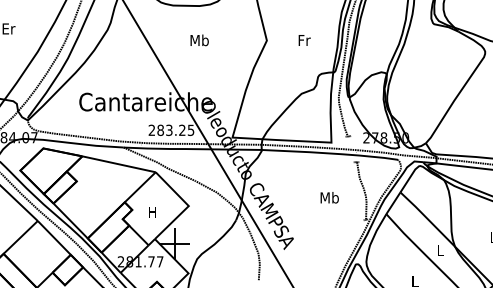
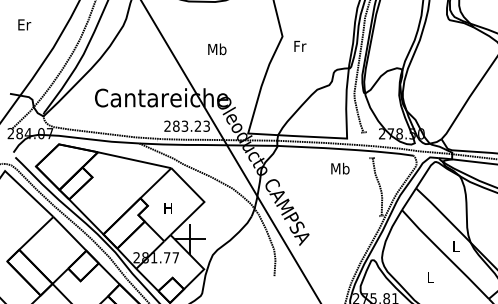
text: (199, 40) -> (217, 49), moved
text: (304, 40) -> (300, 46), moved
text: (190, 129) -> (206, 125), 283.25 -> 283.23
text: (329, 197) -> (340, 168), moved

